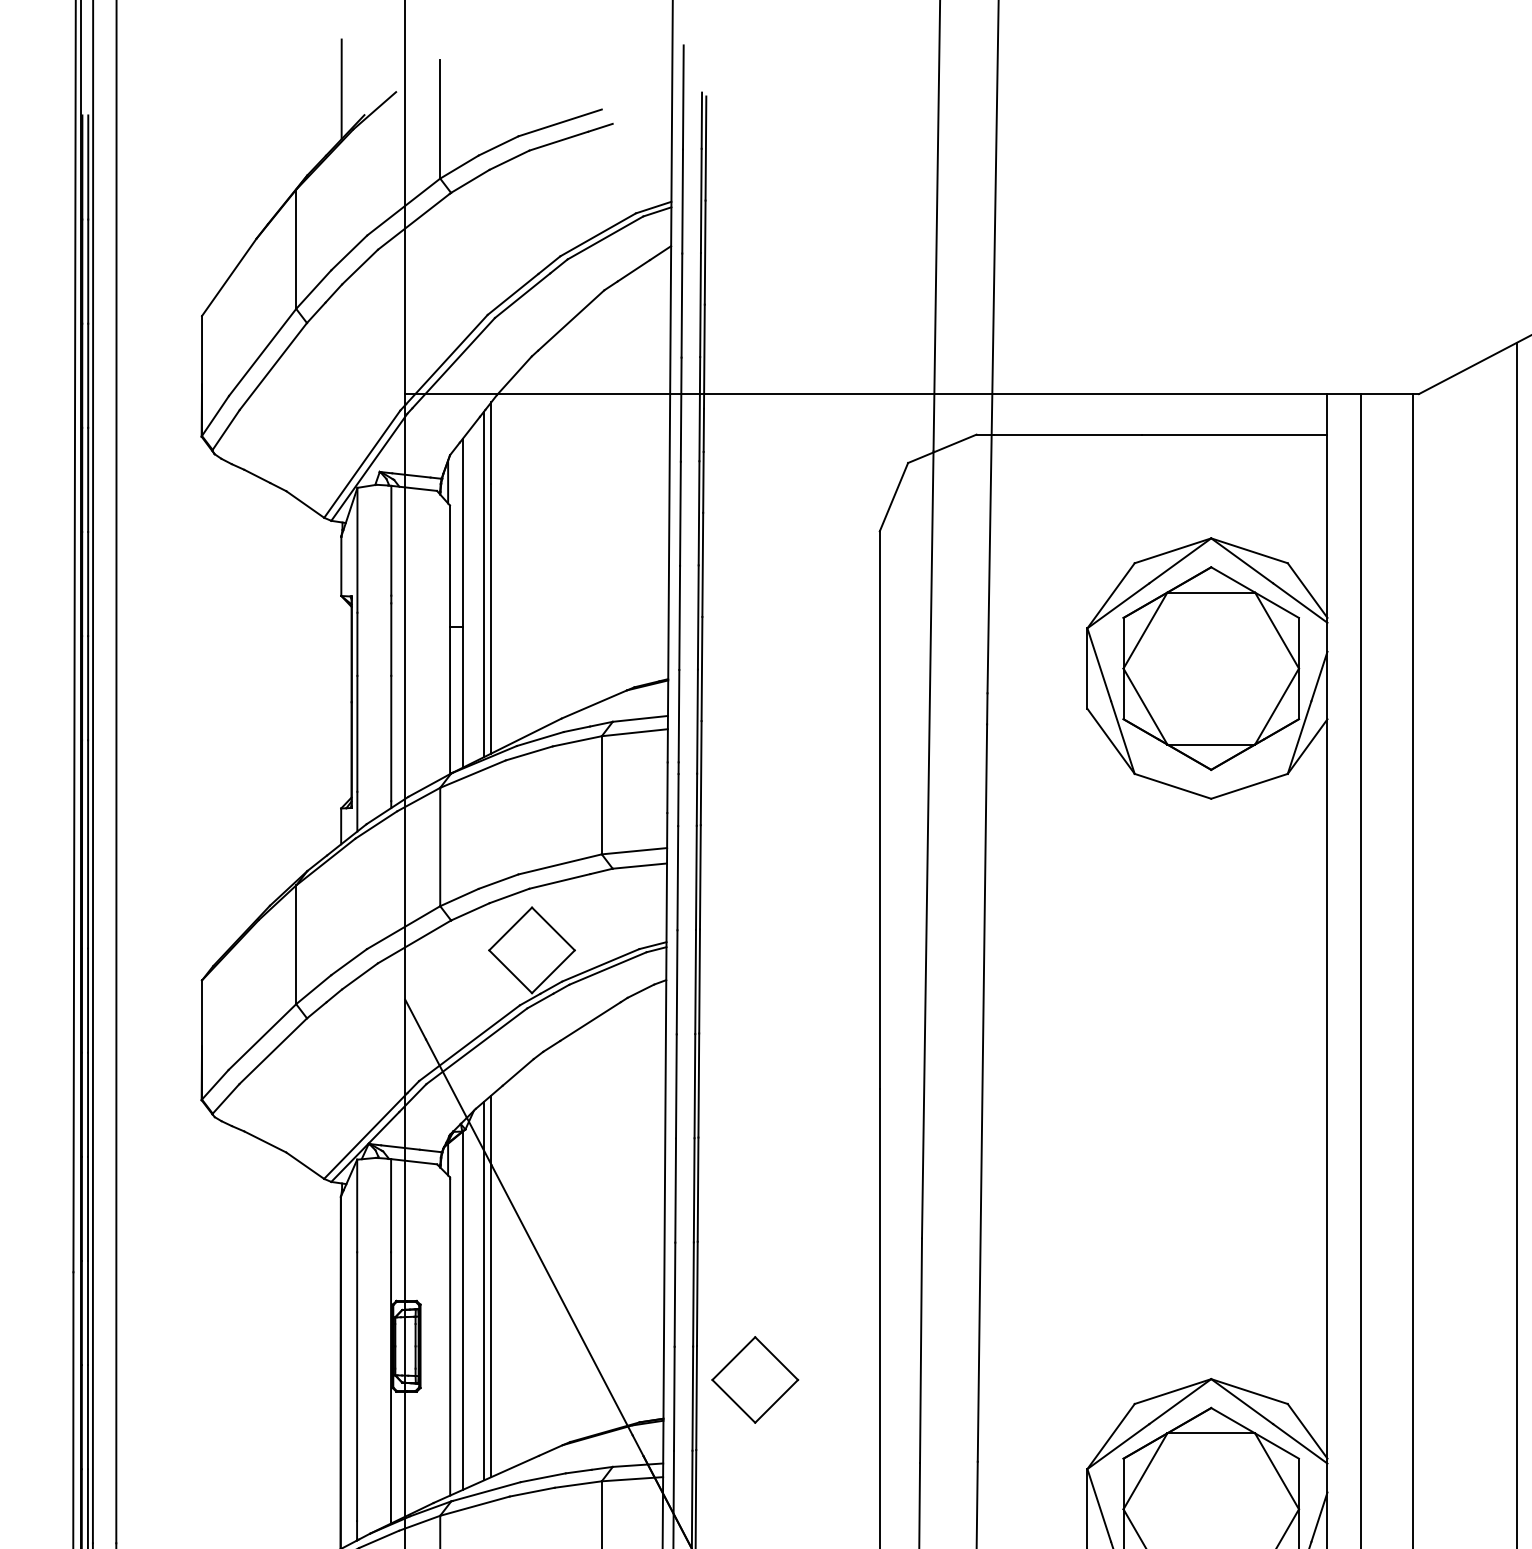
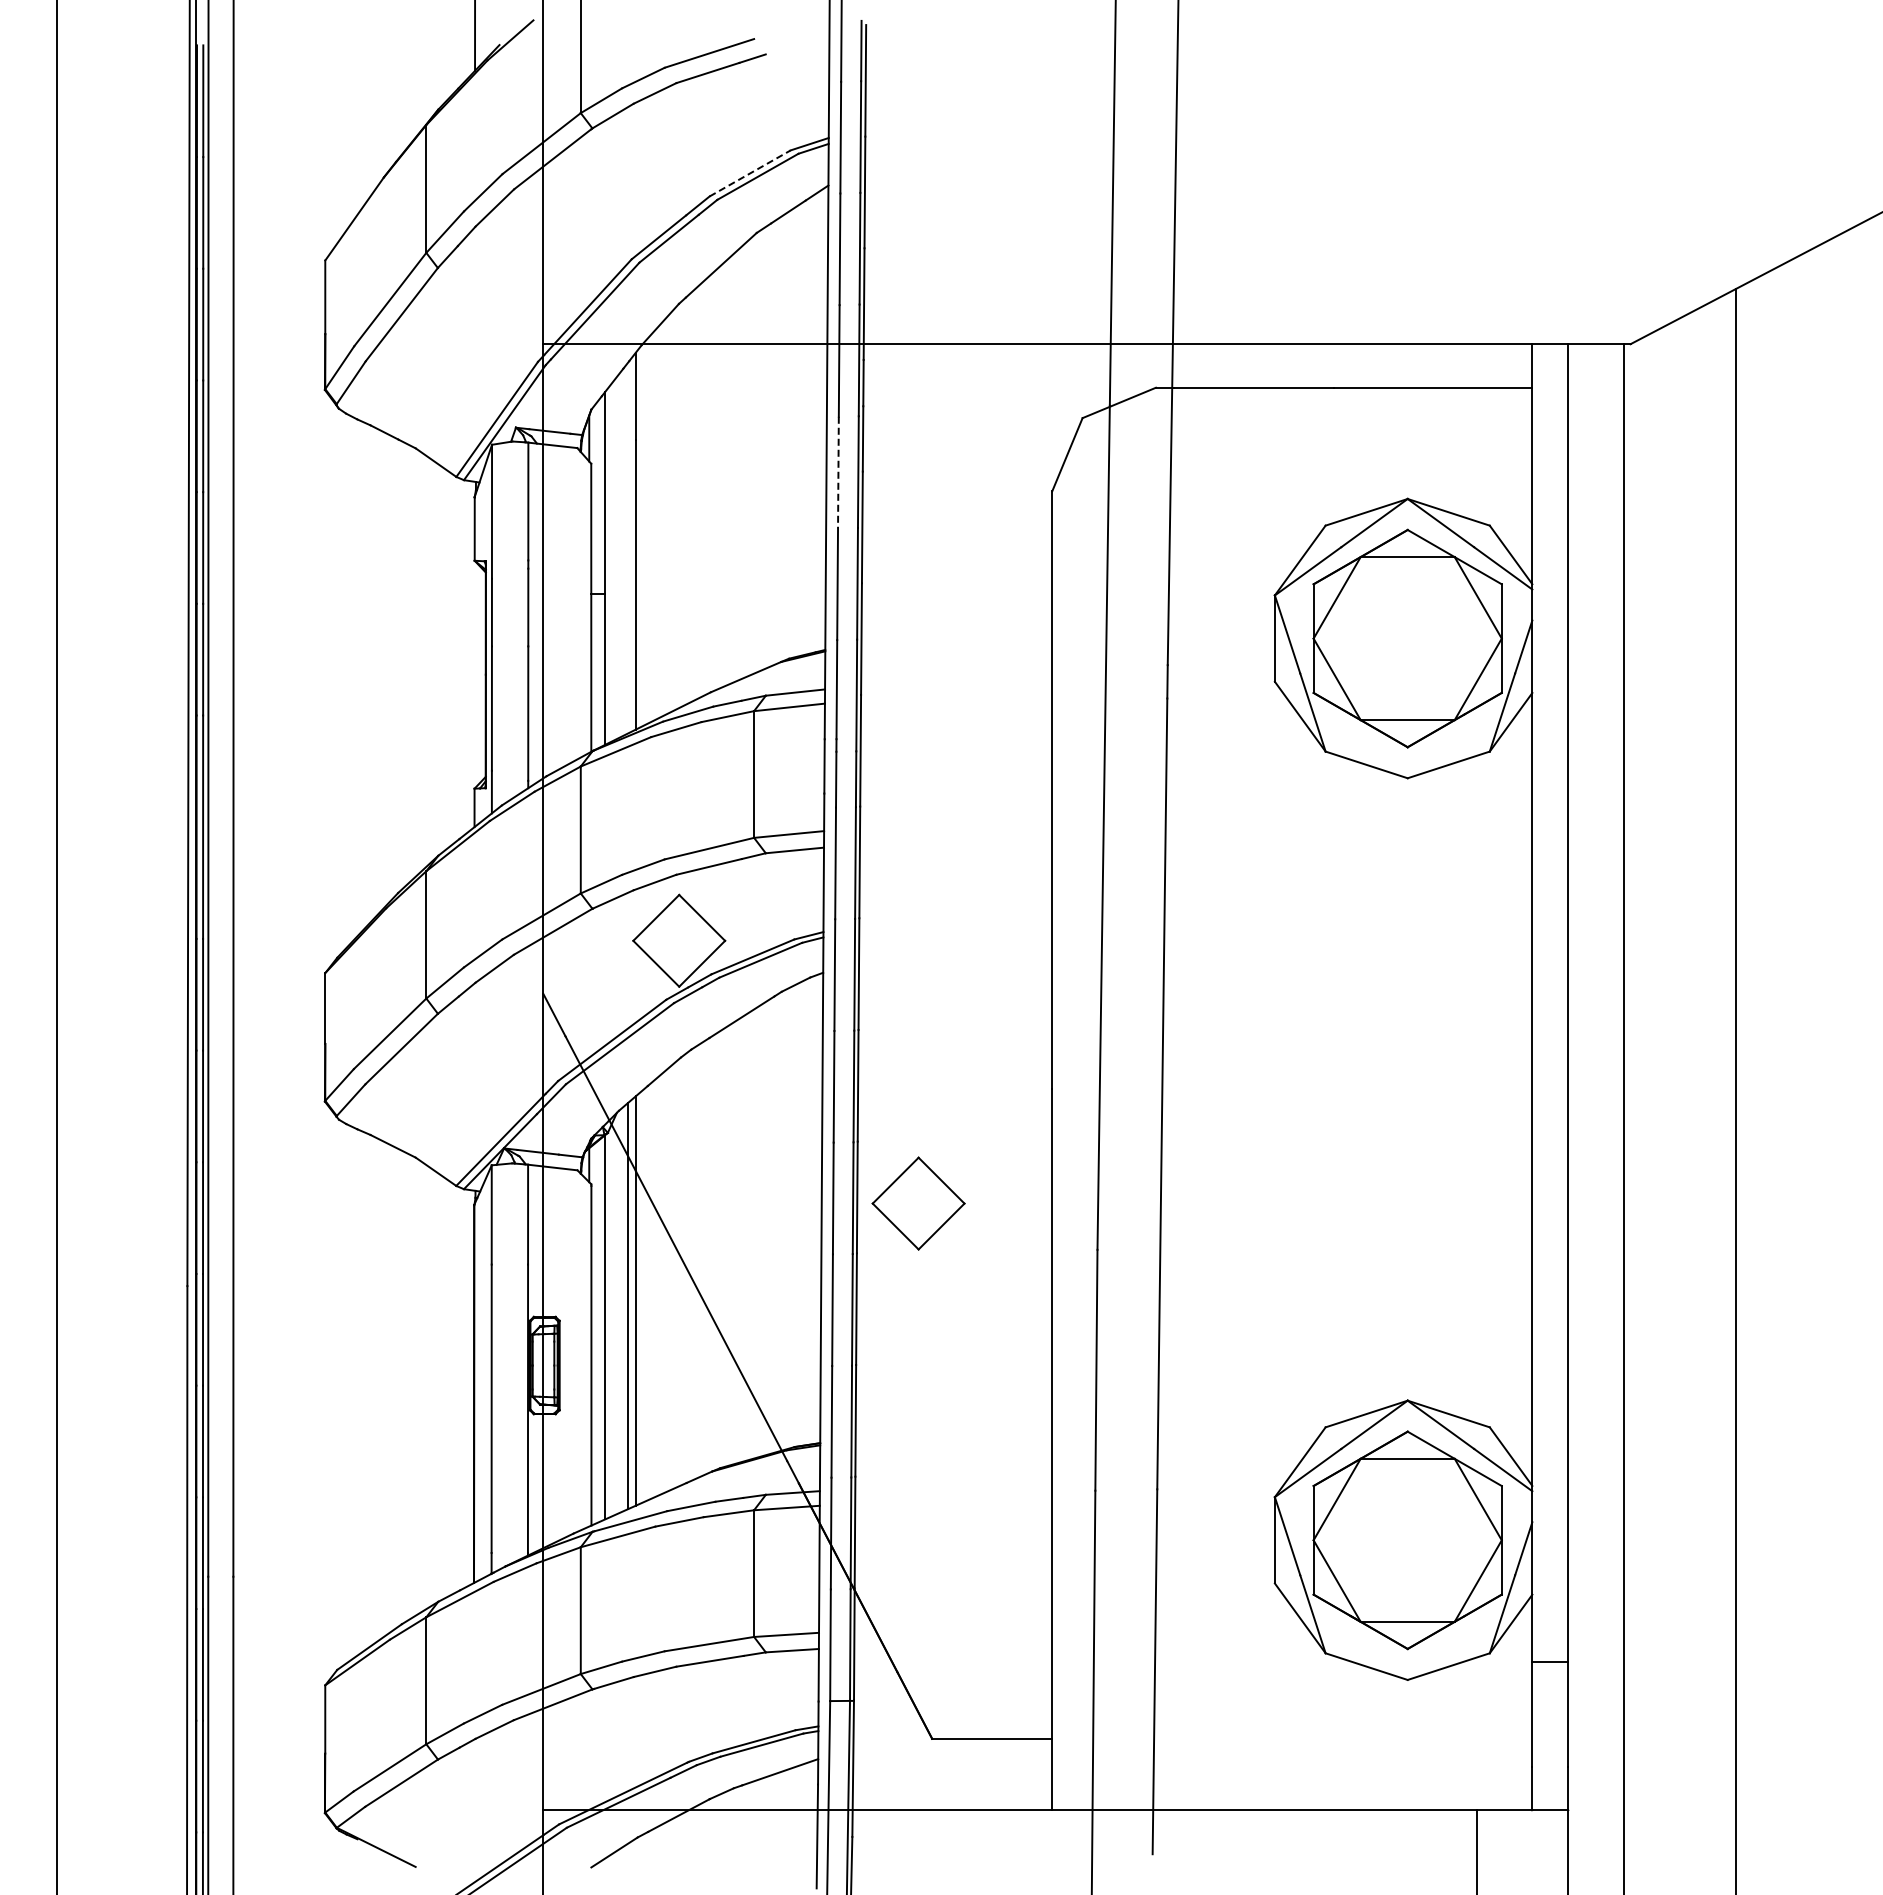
line: (598, 234) -> (750, 173), solid -> dashed
line: (680, 513) -> (838, 472), solid -> dashed
line: (483, 584) -> (627, 548), removed
part: (755, 1379) -> (918, 1203), moved

